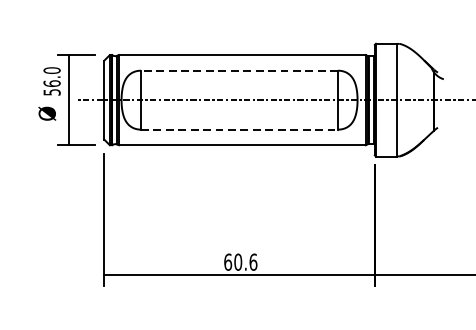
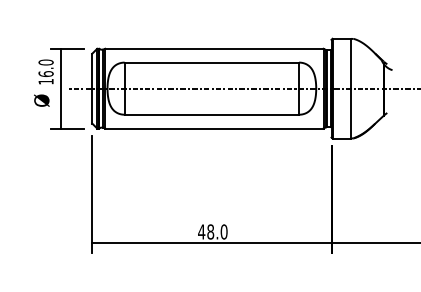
line: (239, 70) -> (211, 62), dashed -> solid
text: (51, 92) -> (45, 81), 56.0 -> 16.0
line: (240, 129) -> (212, 114), dashed -> solid
text: (240, 261) -> (212, 231), 60.6 -> 48.0

